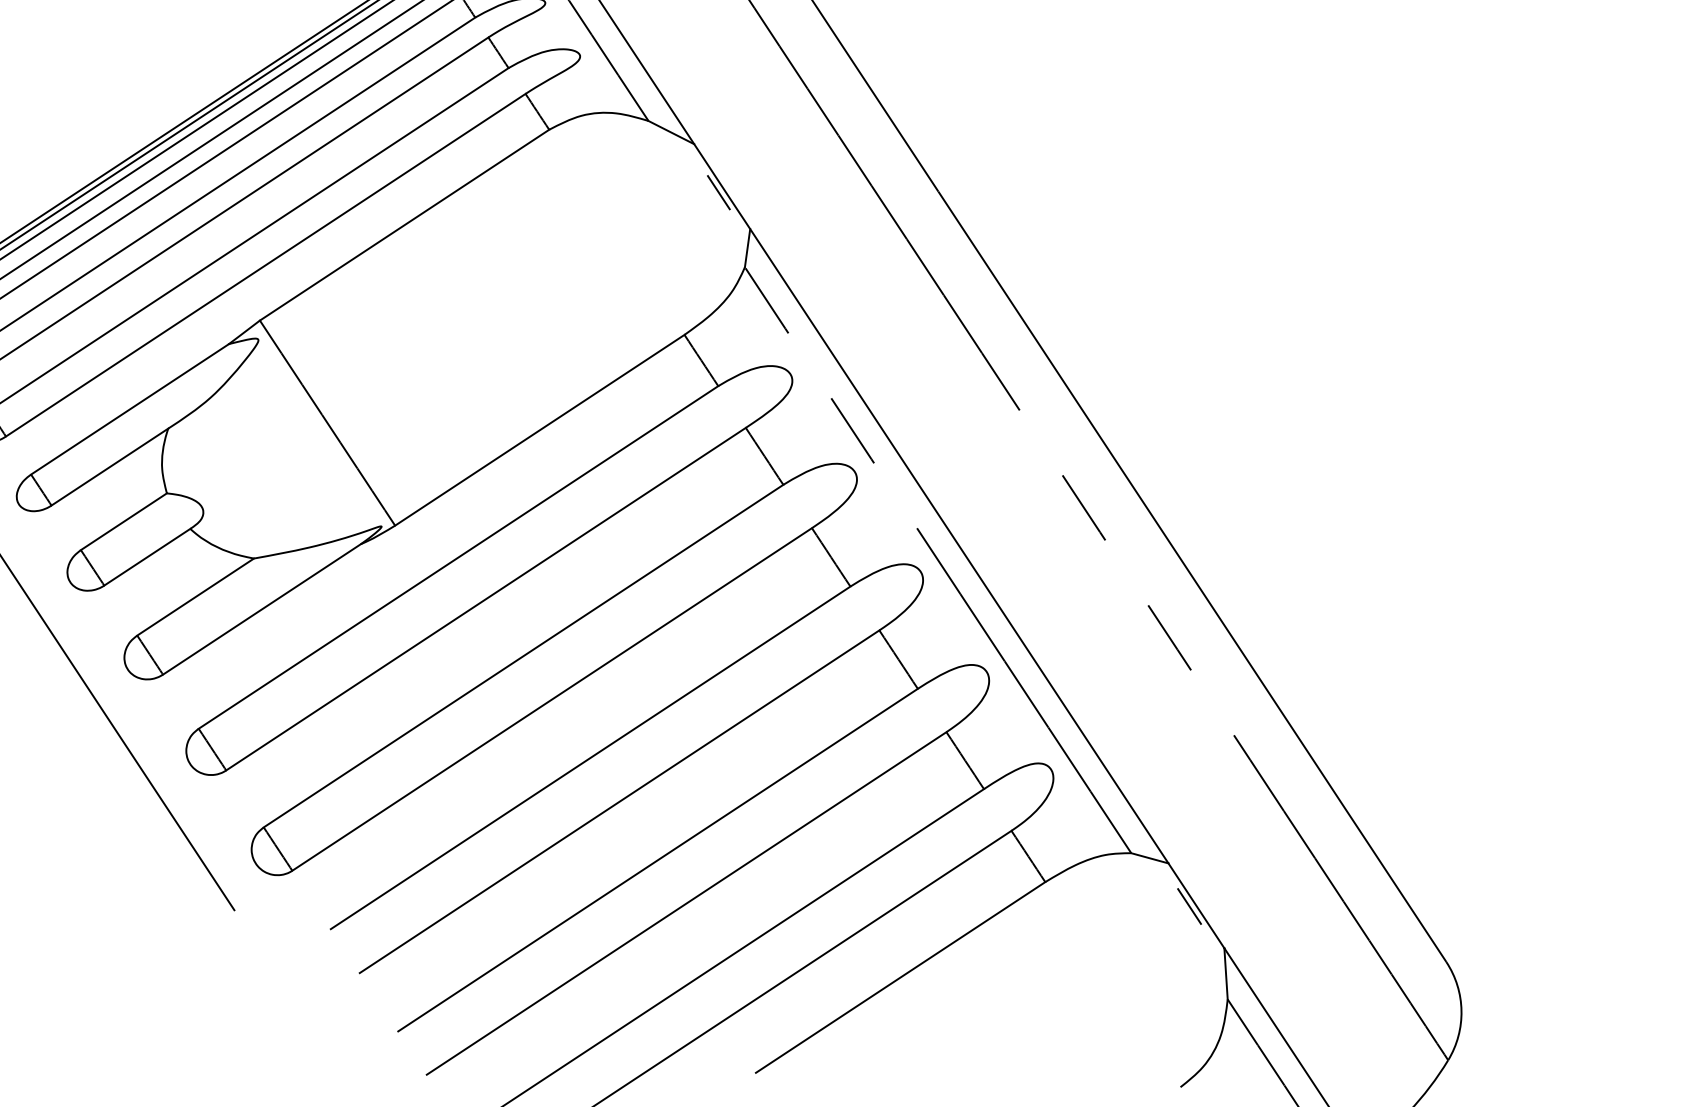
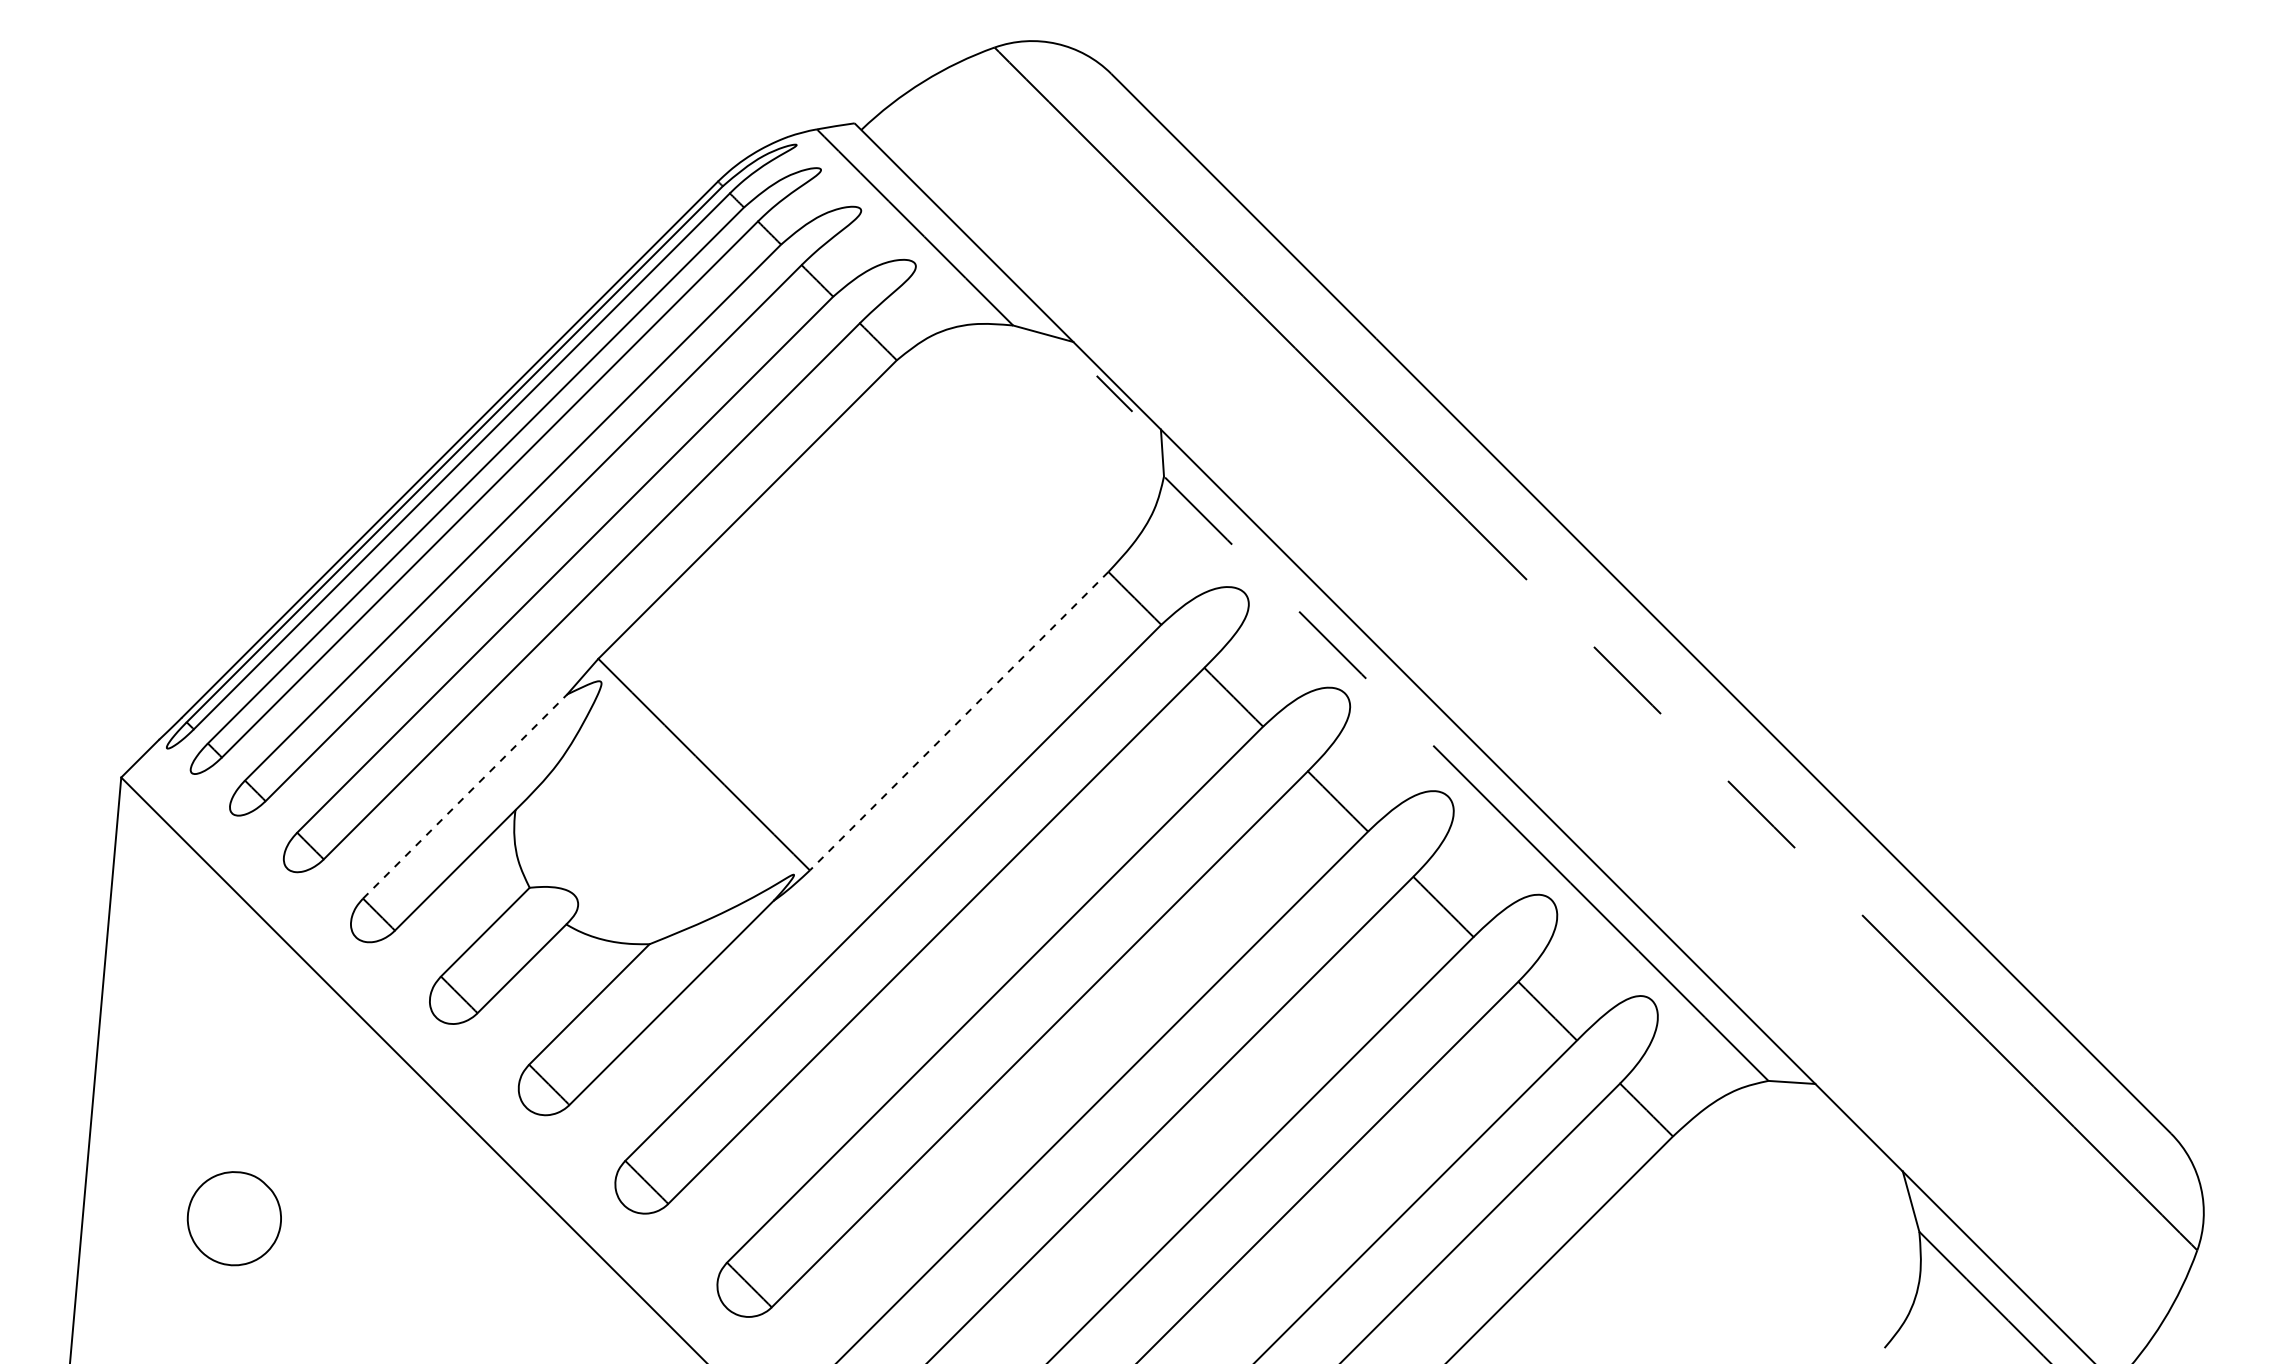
line: (130, 409) -> (465, 796), solid -> dashed
line: (539, 430) -> (958, 721), solid -> dashed
line: (1189, 906) -> (1850, 1130), removed

